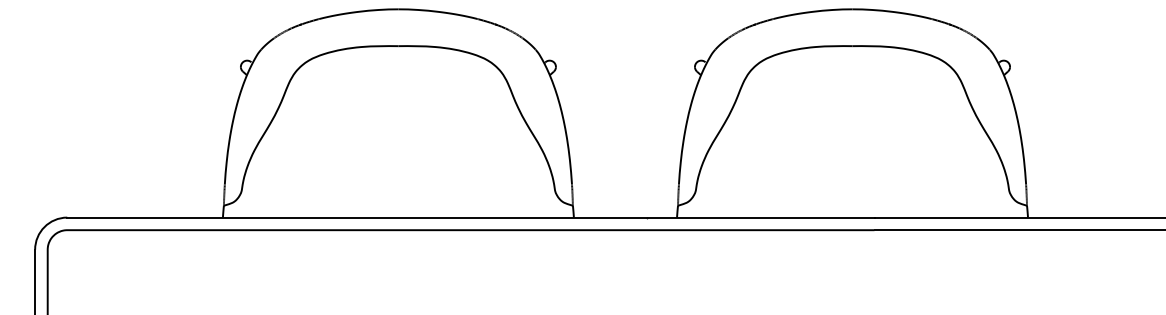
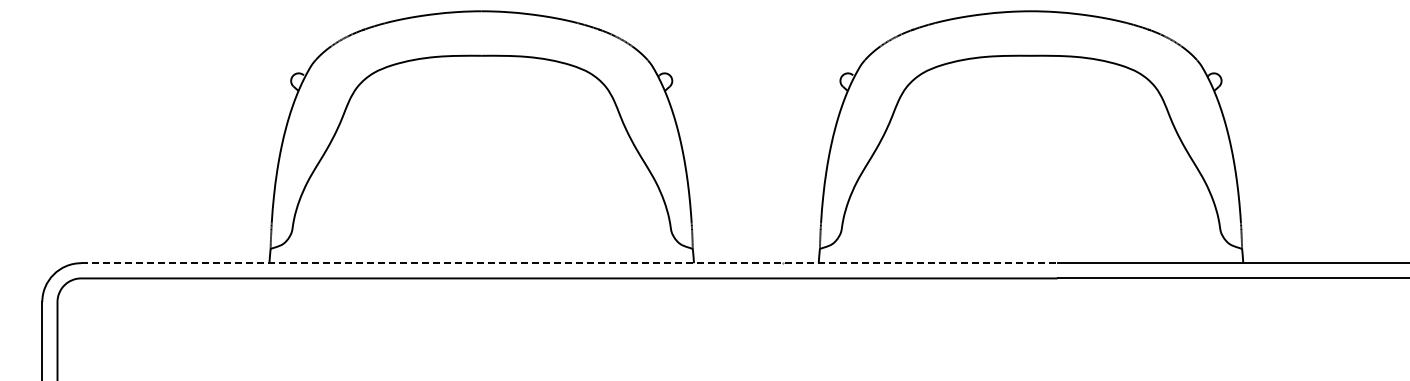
line: (470, 217) -> (569, 263), solid -> dashed

